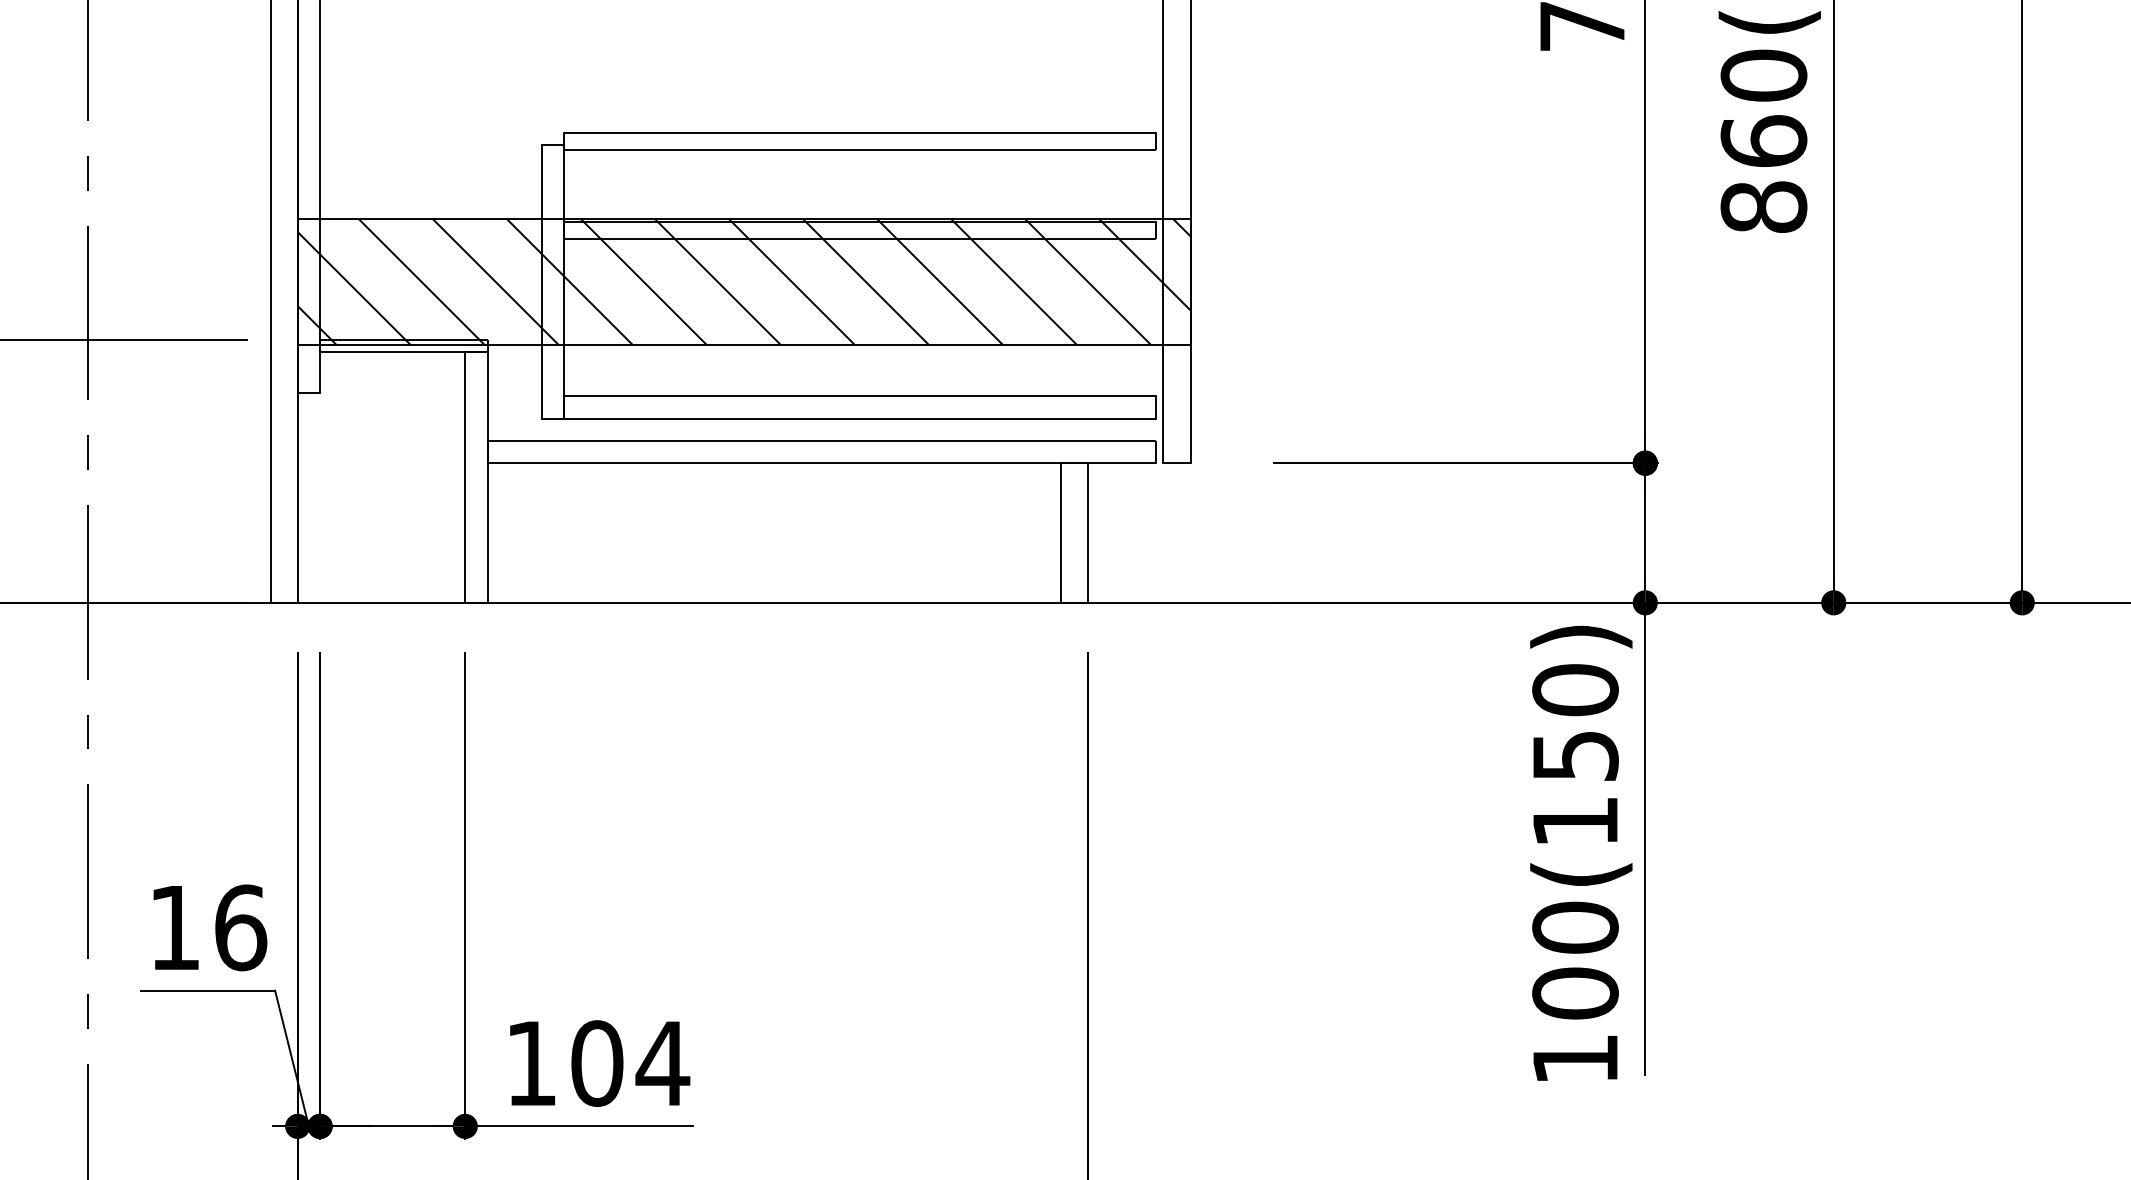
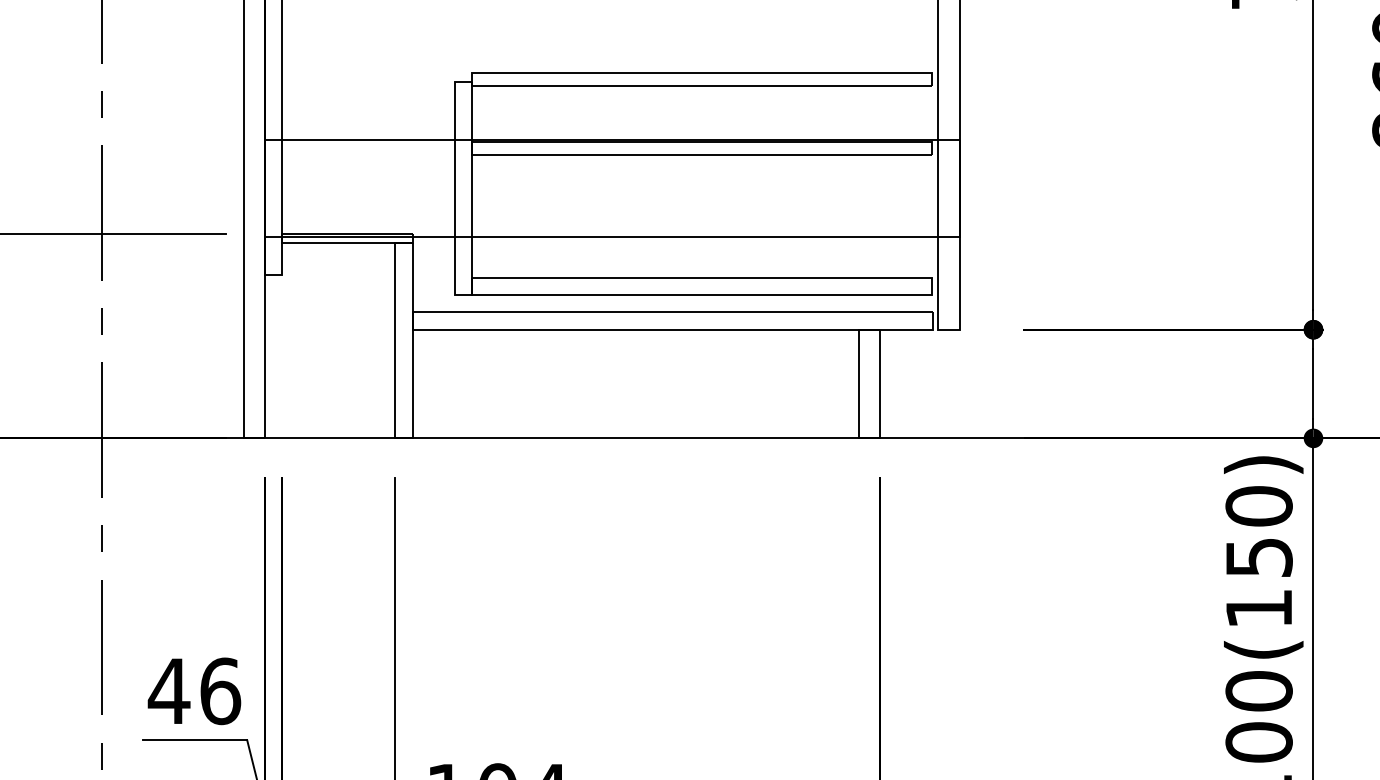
hatch: (744, 281) -> (612, 188), removed
text: (174, 927) -> (168, 691), 16 -> 46

